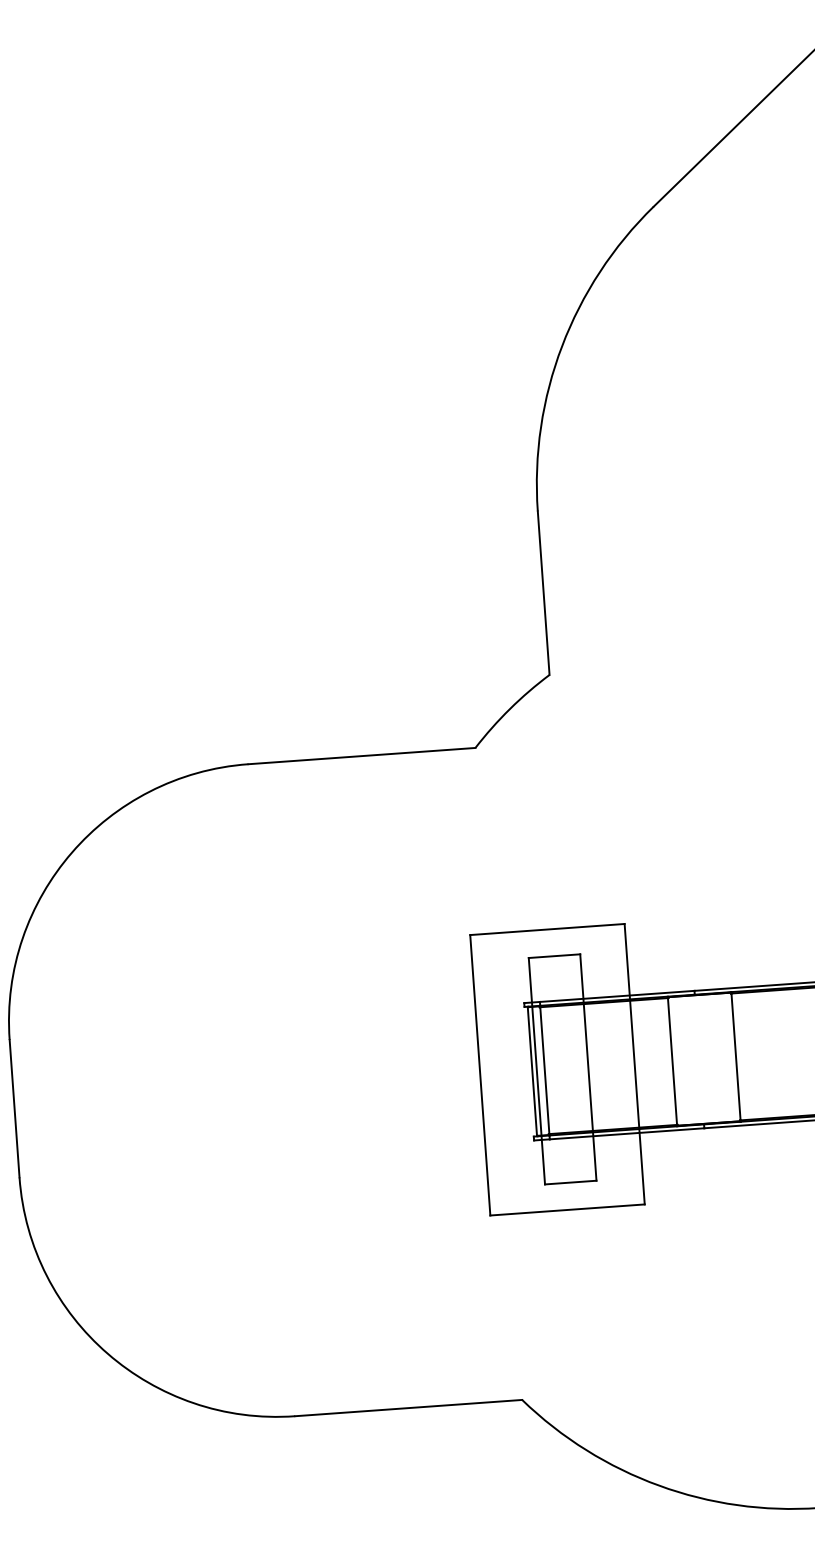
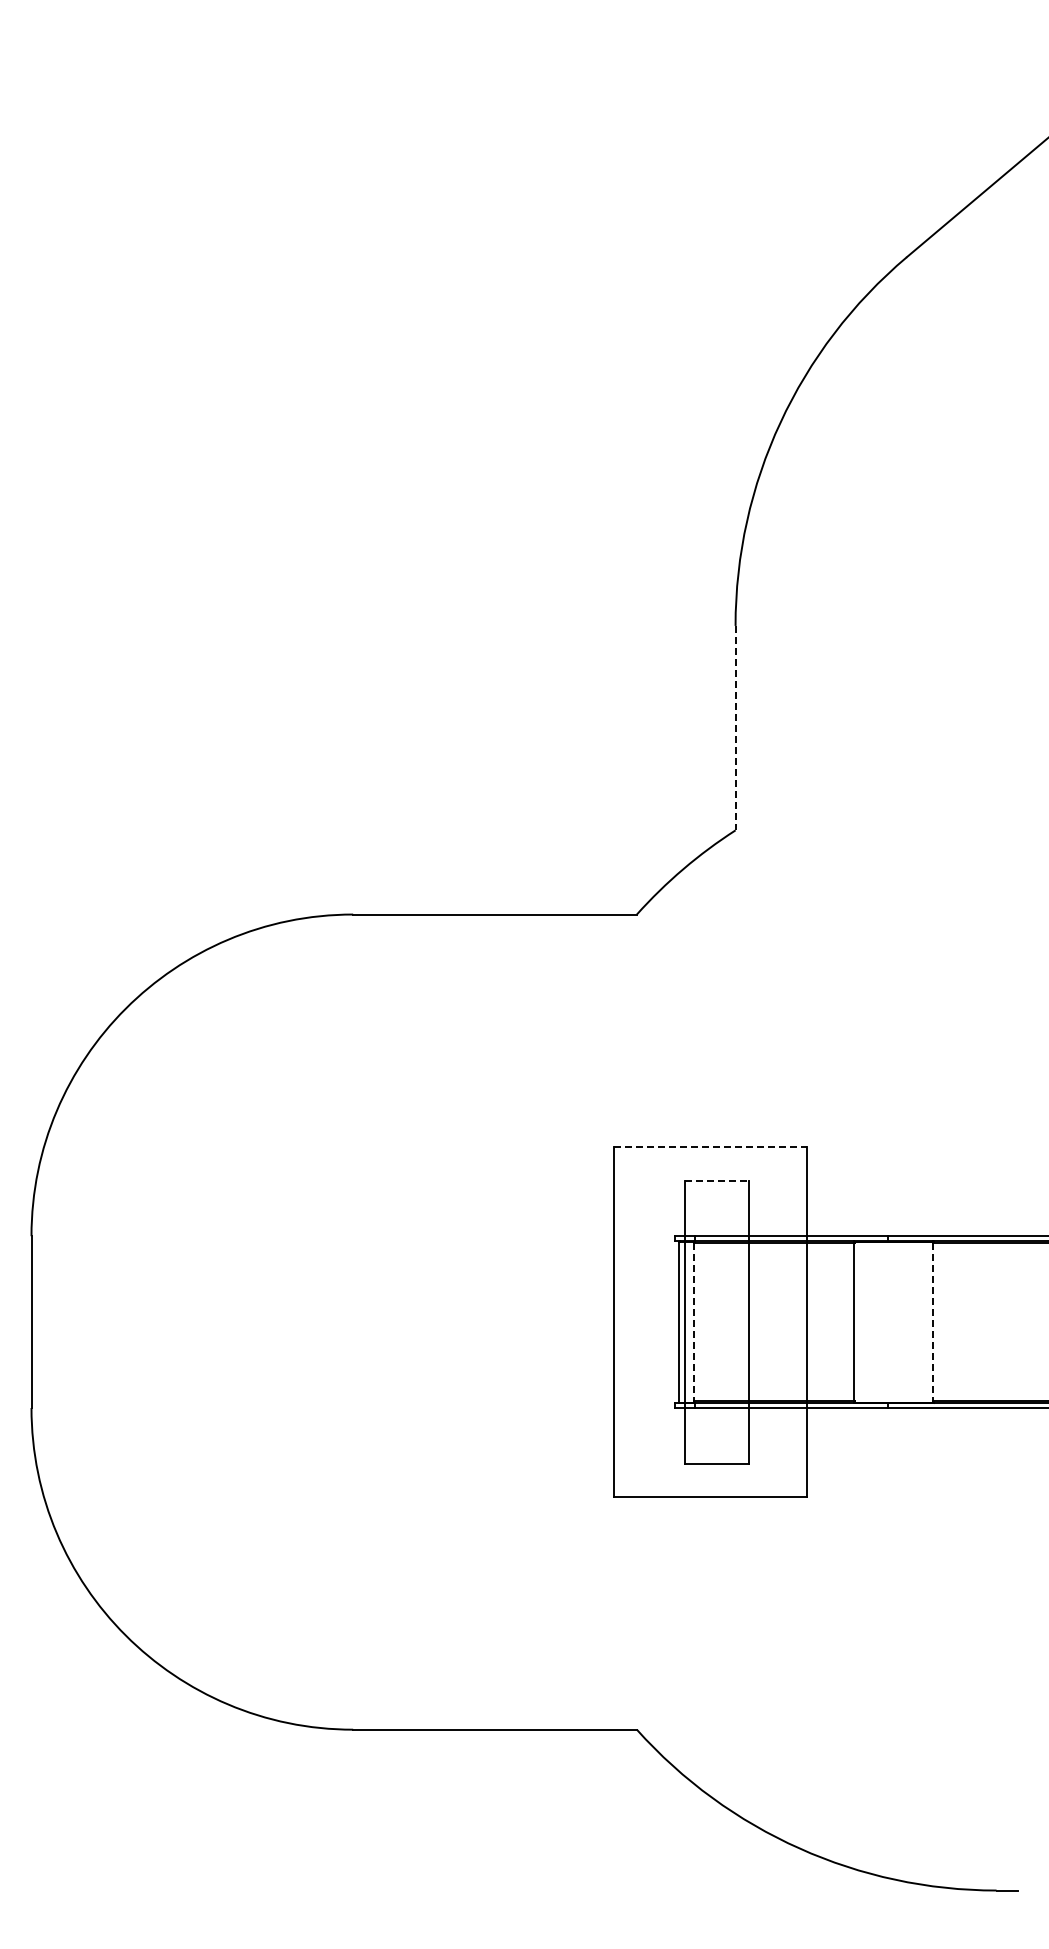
line: (543, 593) -> (735, 728), solid -> dashed
line: (547, 929) -> (710, 1146), solid -> dashed
line: (555, 956) -> (717, 1180), solid -> dashed
line: (736, 1057) -> (933, 1322), solid -> dashed
line: (544, 1070) -> (694, 1322), solid -> dashed

